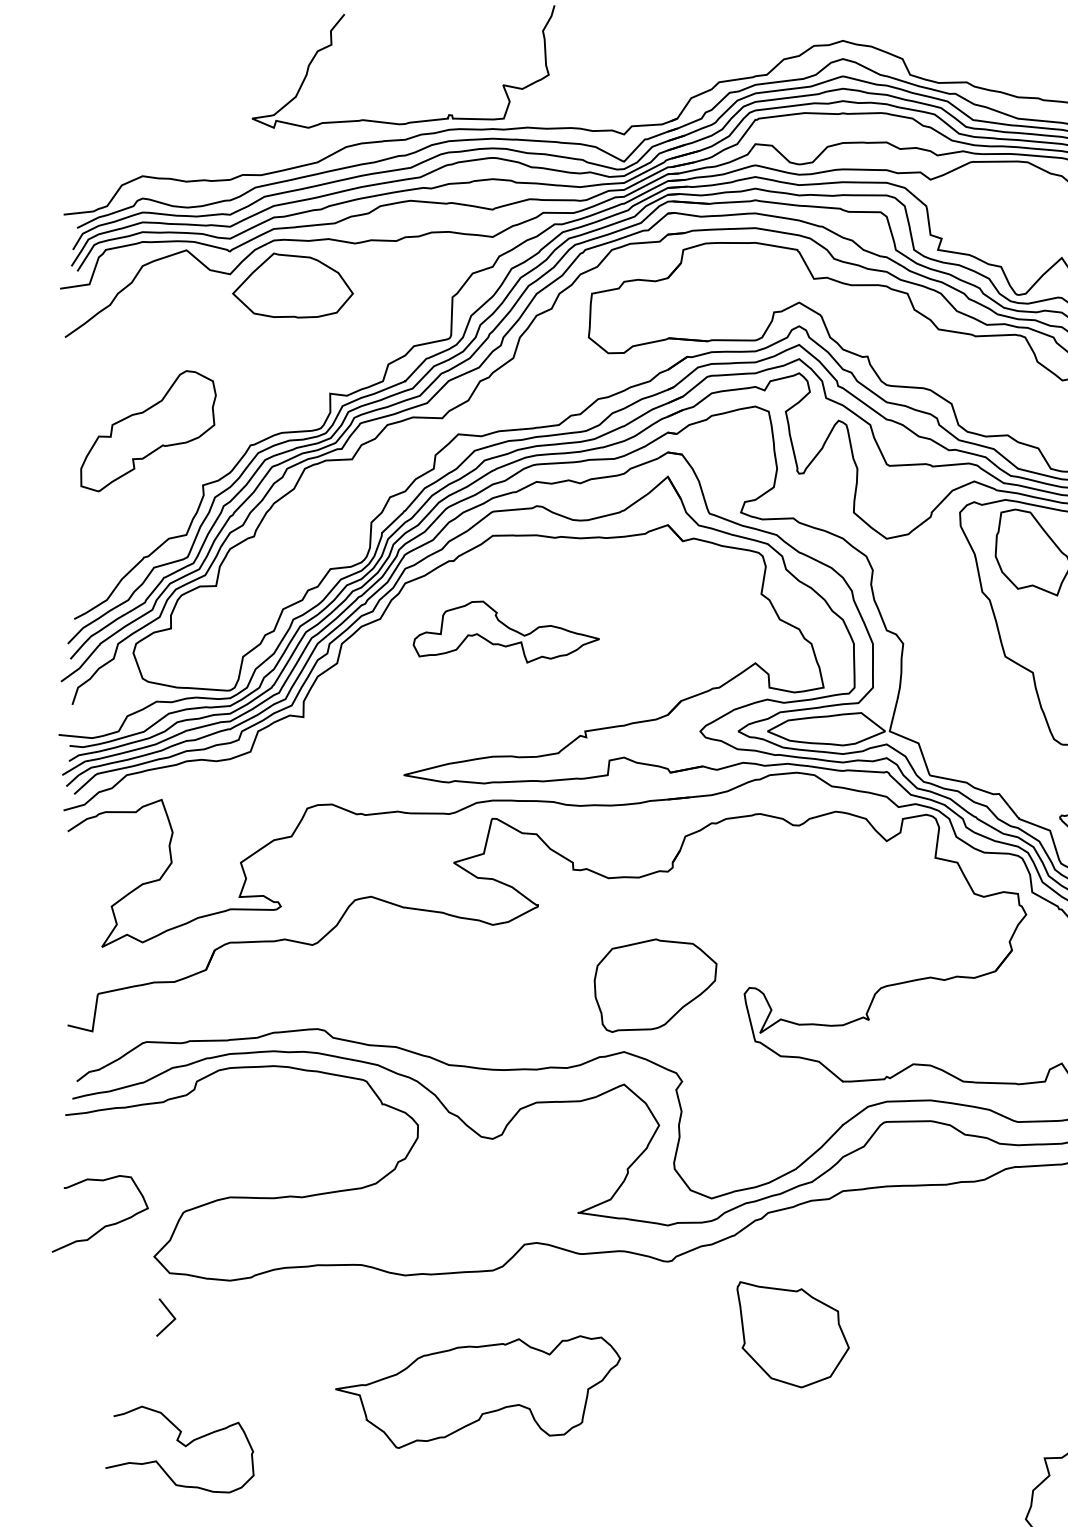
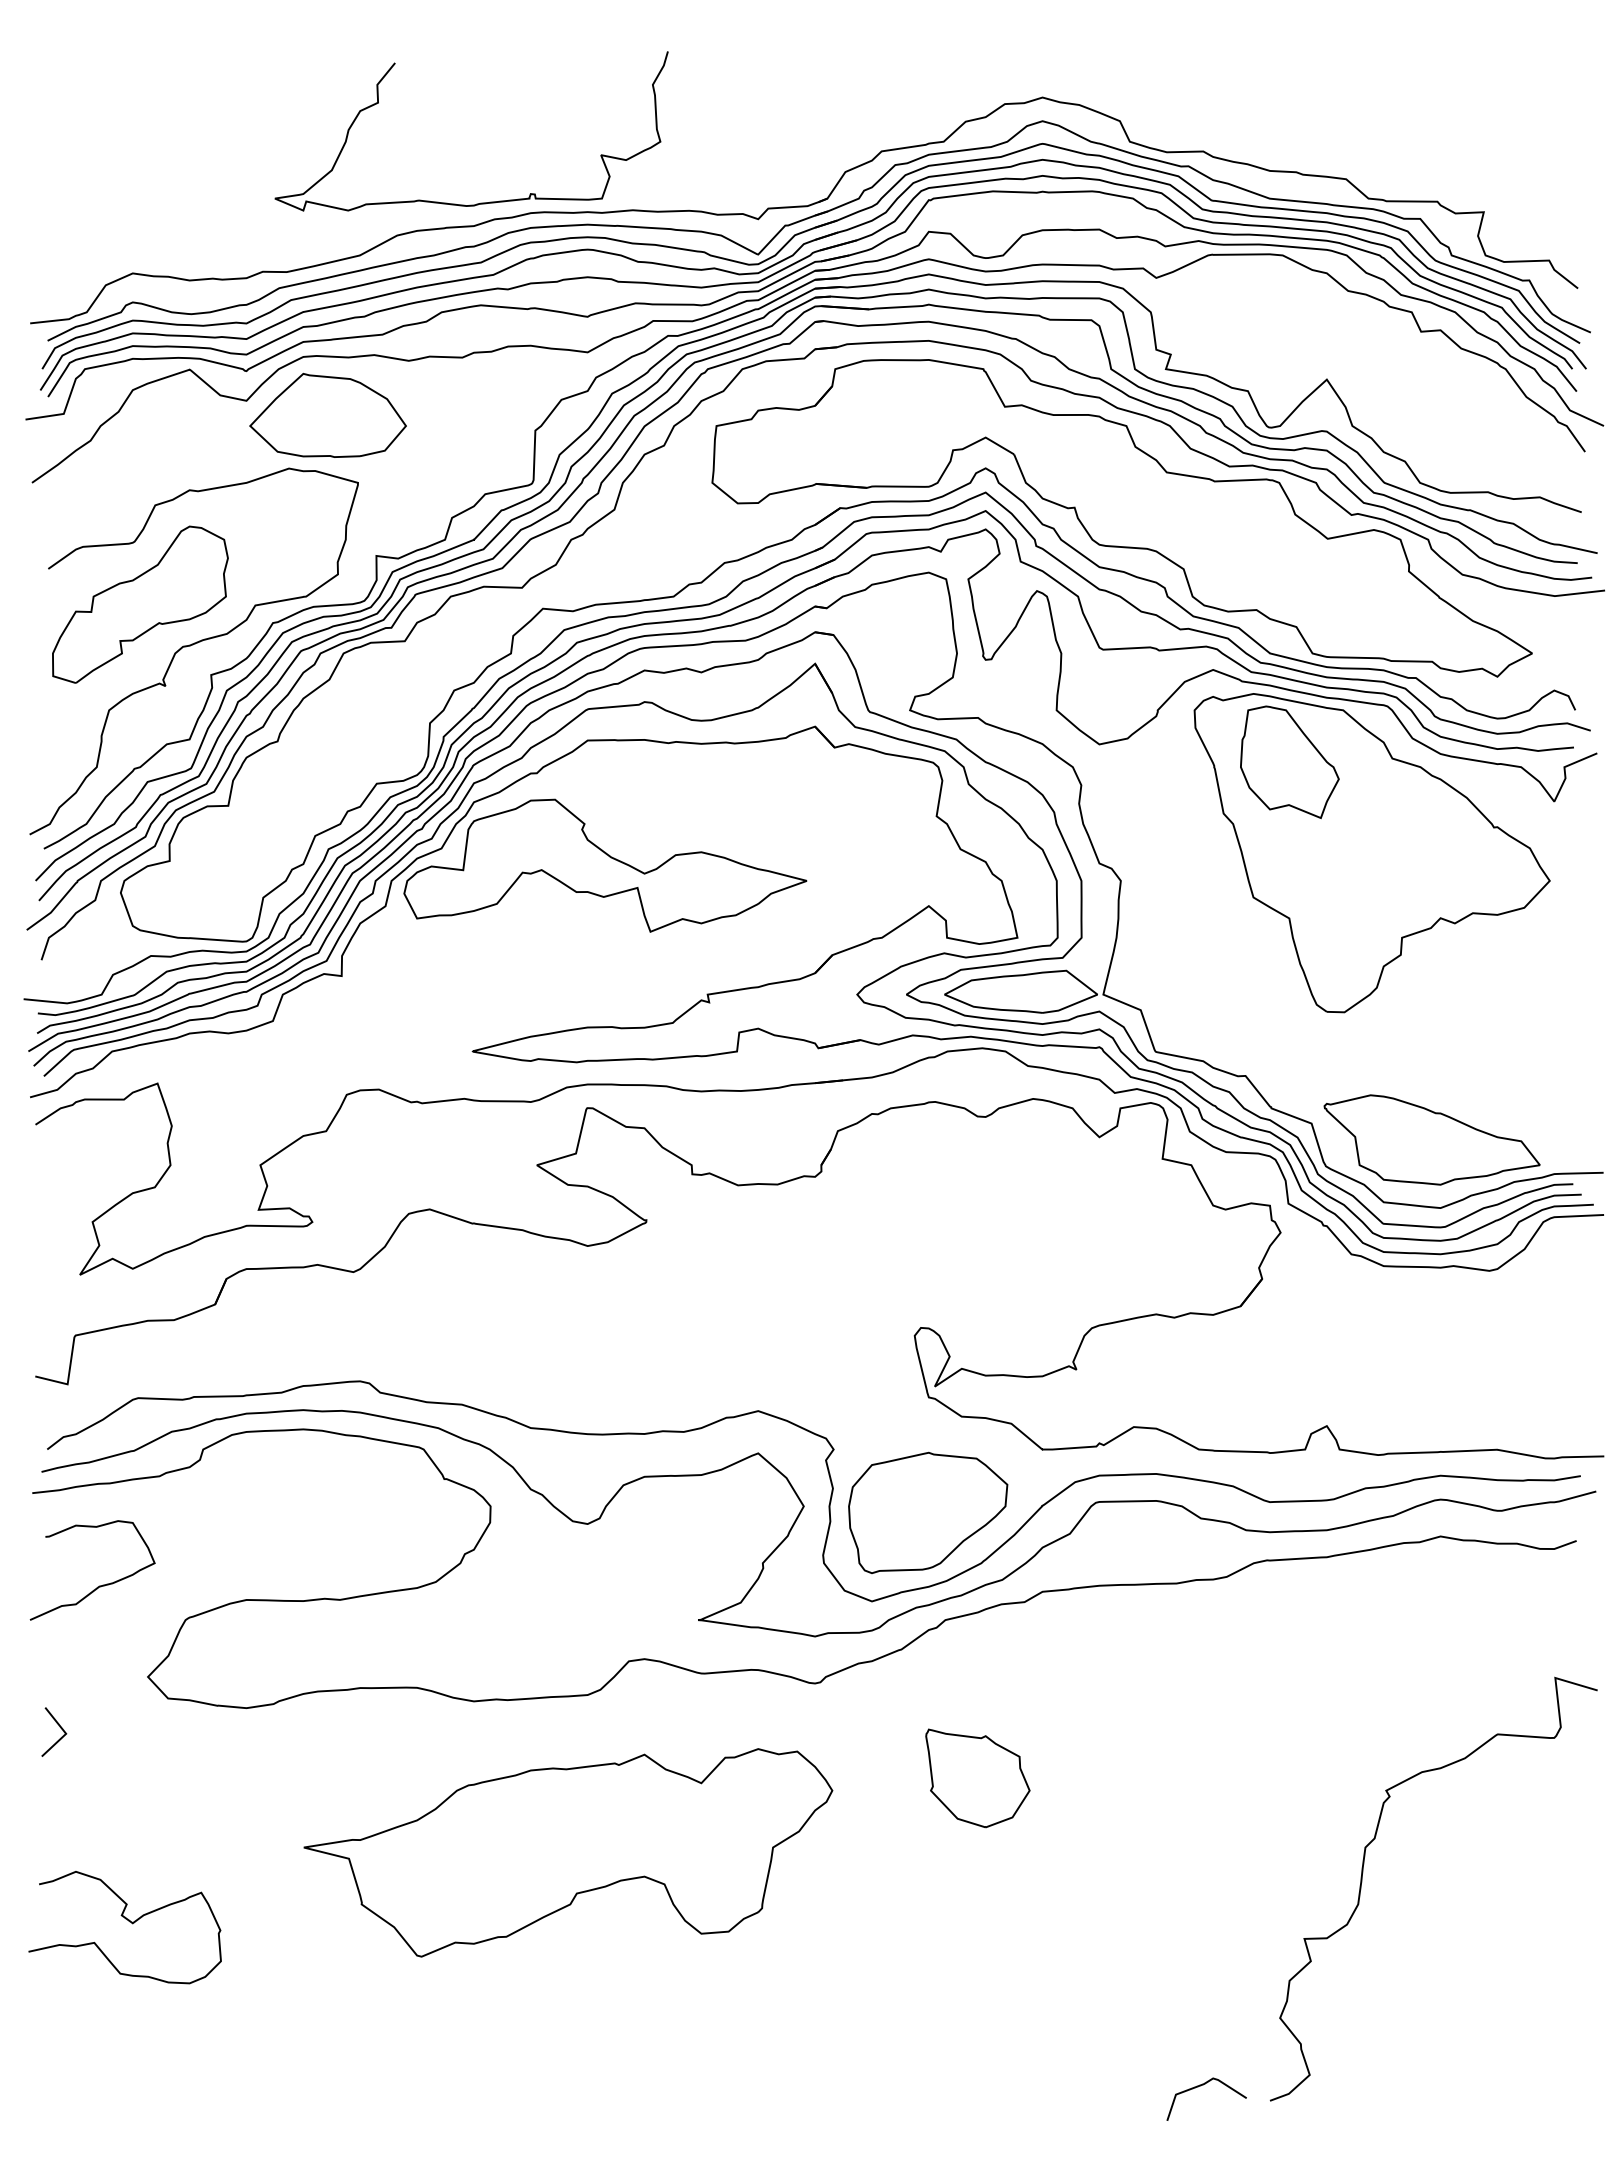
curve: (187, 463) -> (190, 646), added
part: (506, 632) -> (605, 865), size x1.67
part: (655, 985) -> (928, 1512), moved
curve: (105, 1225) -> (99, 1585), moved
line: (170, 1314) -> (59, 1727), moved
part: (792, 1334) -> (977, 1778), size x0.71
part: (478, 1391) -> (568, 1852), size x1.43
curve: (183, 1445) -> (129, 1922), moved

